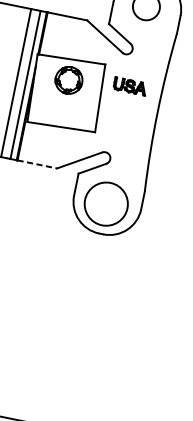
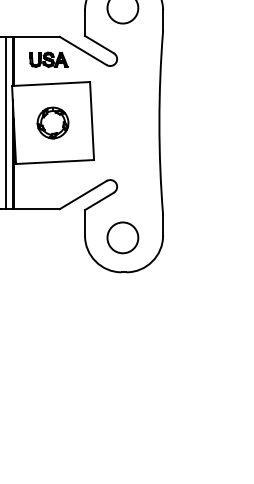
part: (68, 79) -> (52, 122), moved
part: (129, 86) -> (48, 59), moved
line: (37, 164) -> (37, 209), dashed -> solid
circle: (106, 203) -> (122, 237), size x0.62

